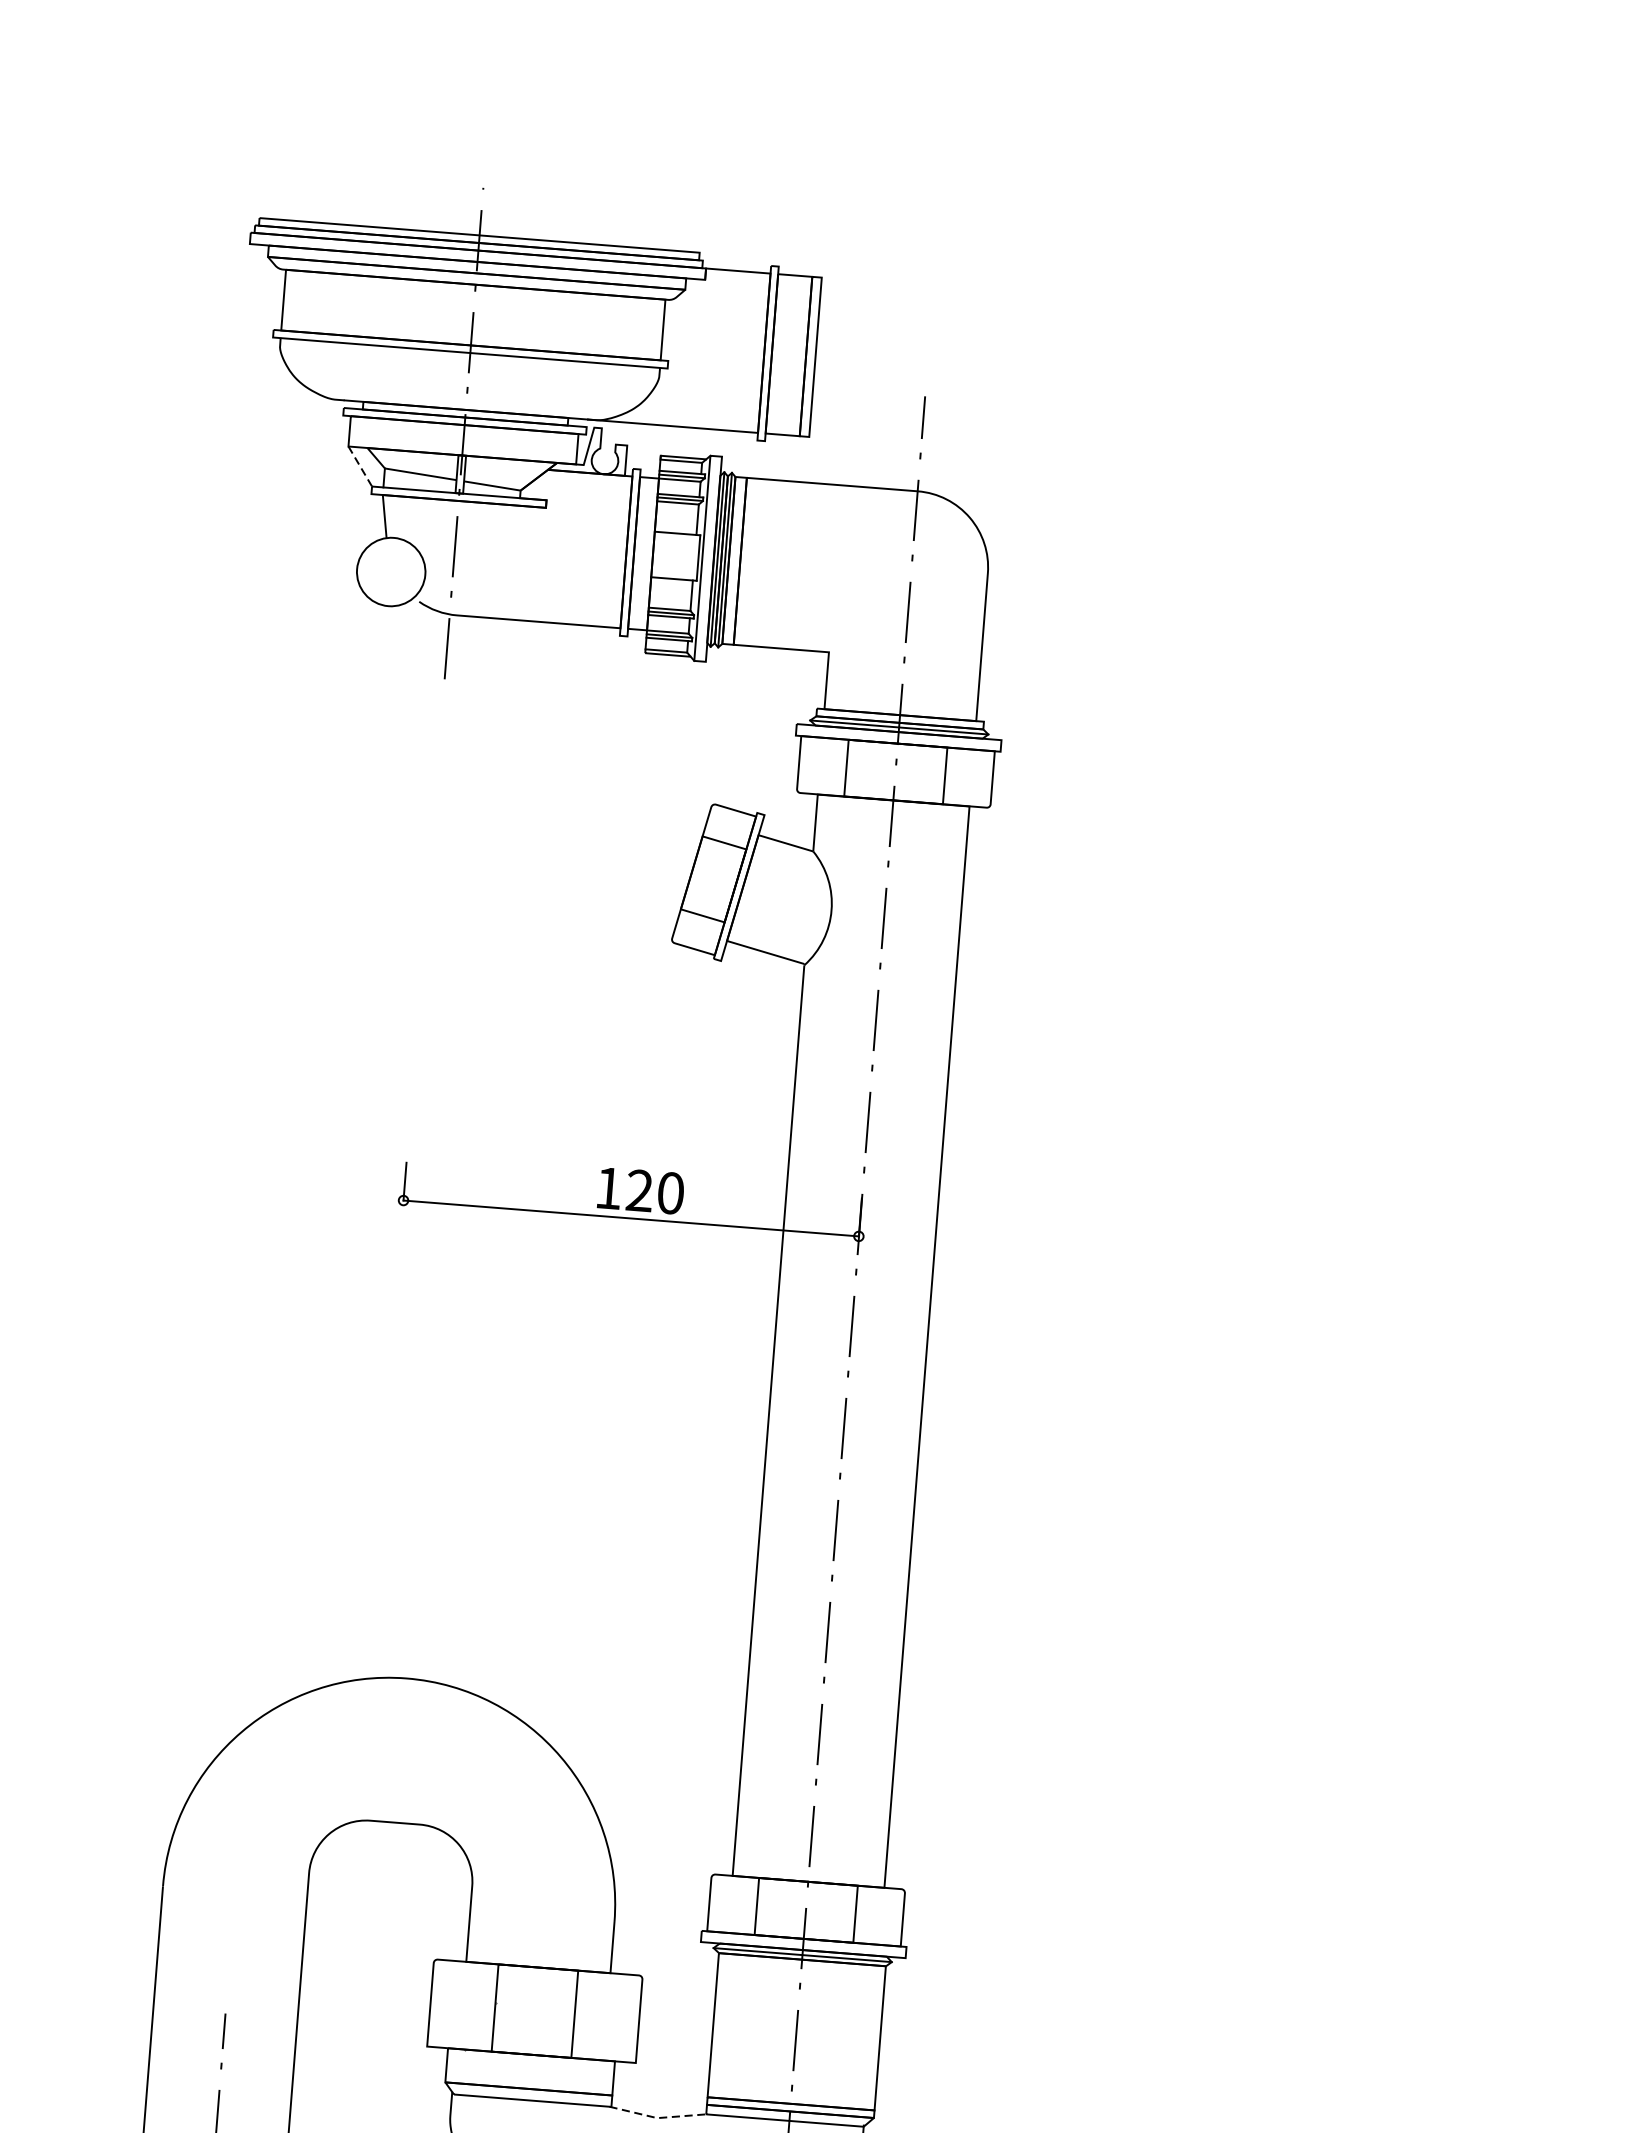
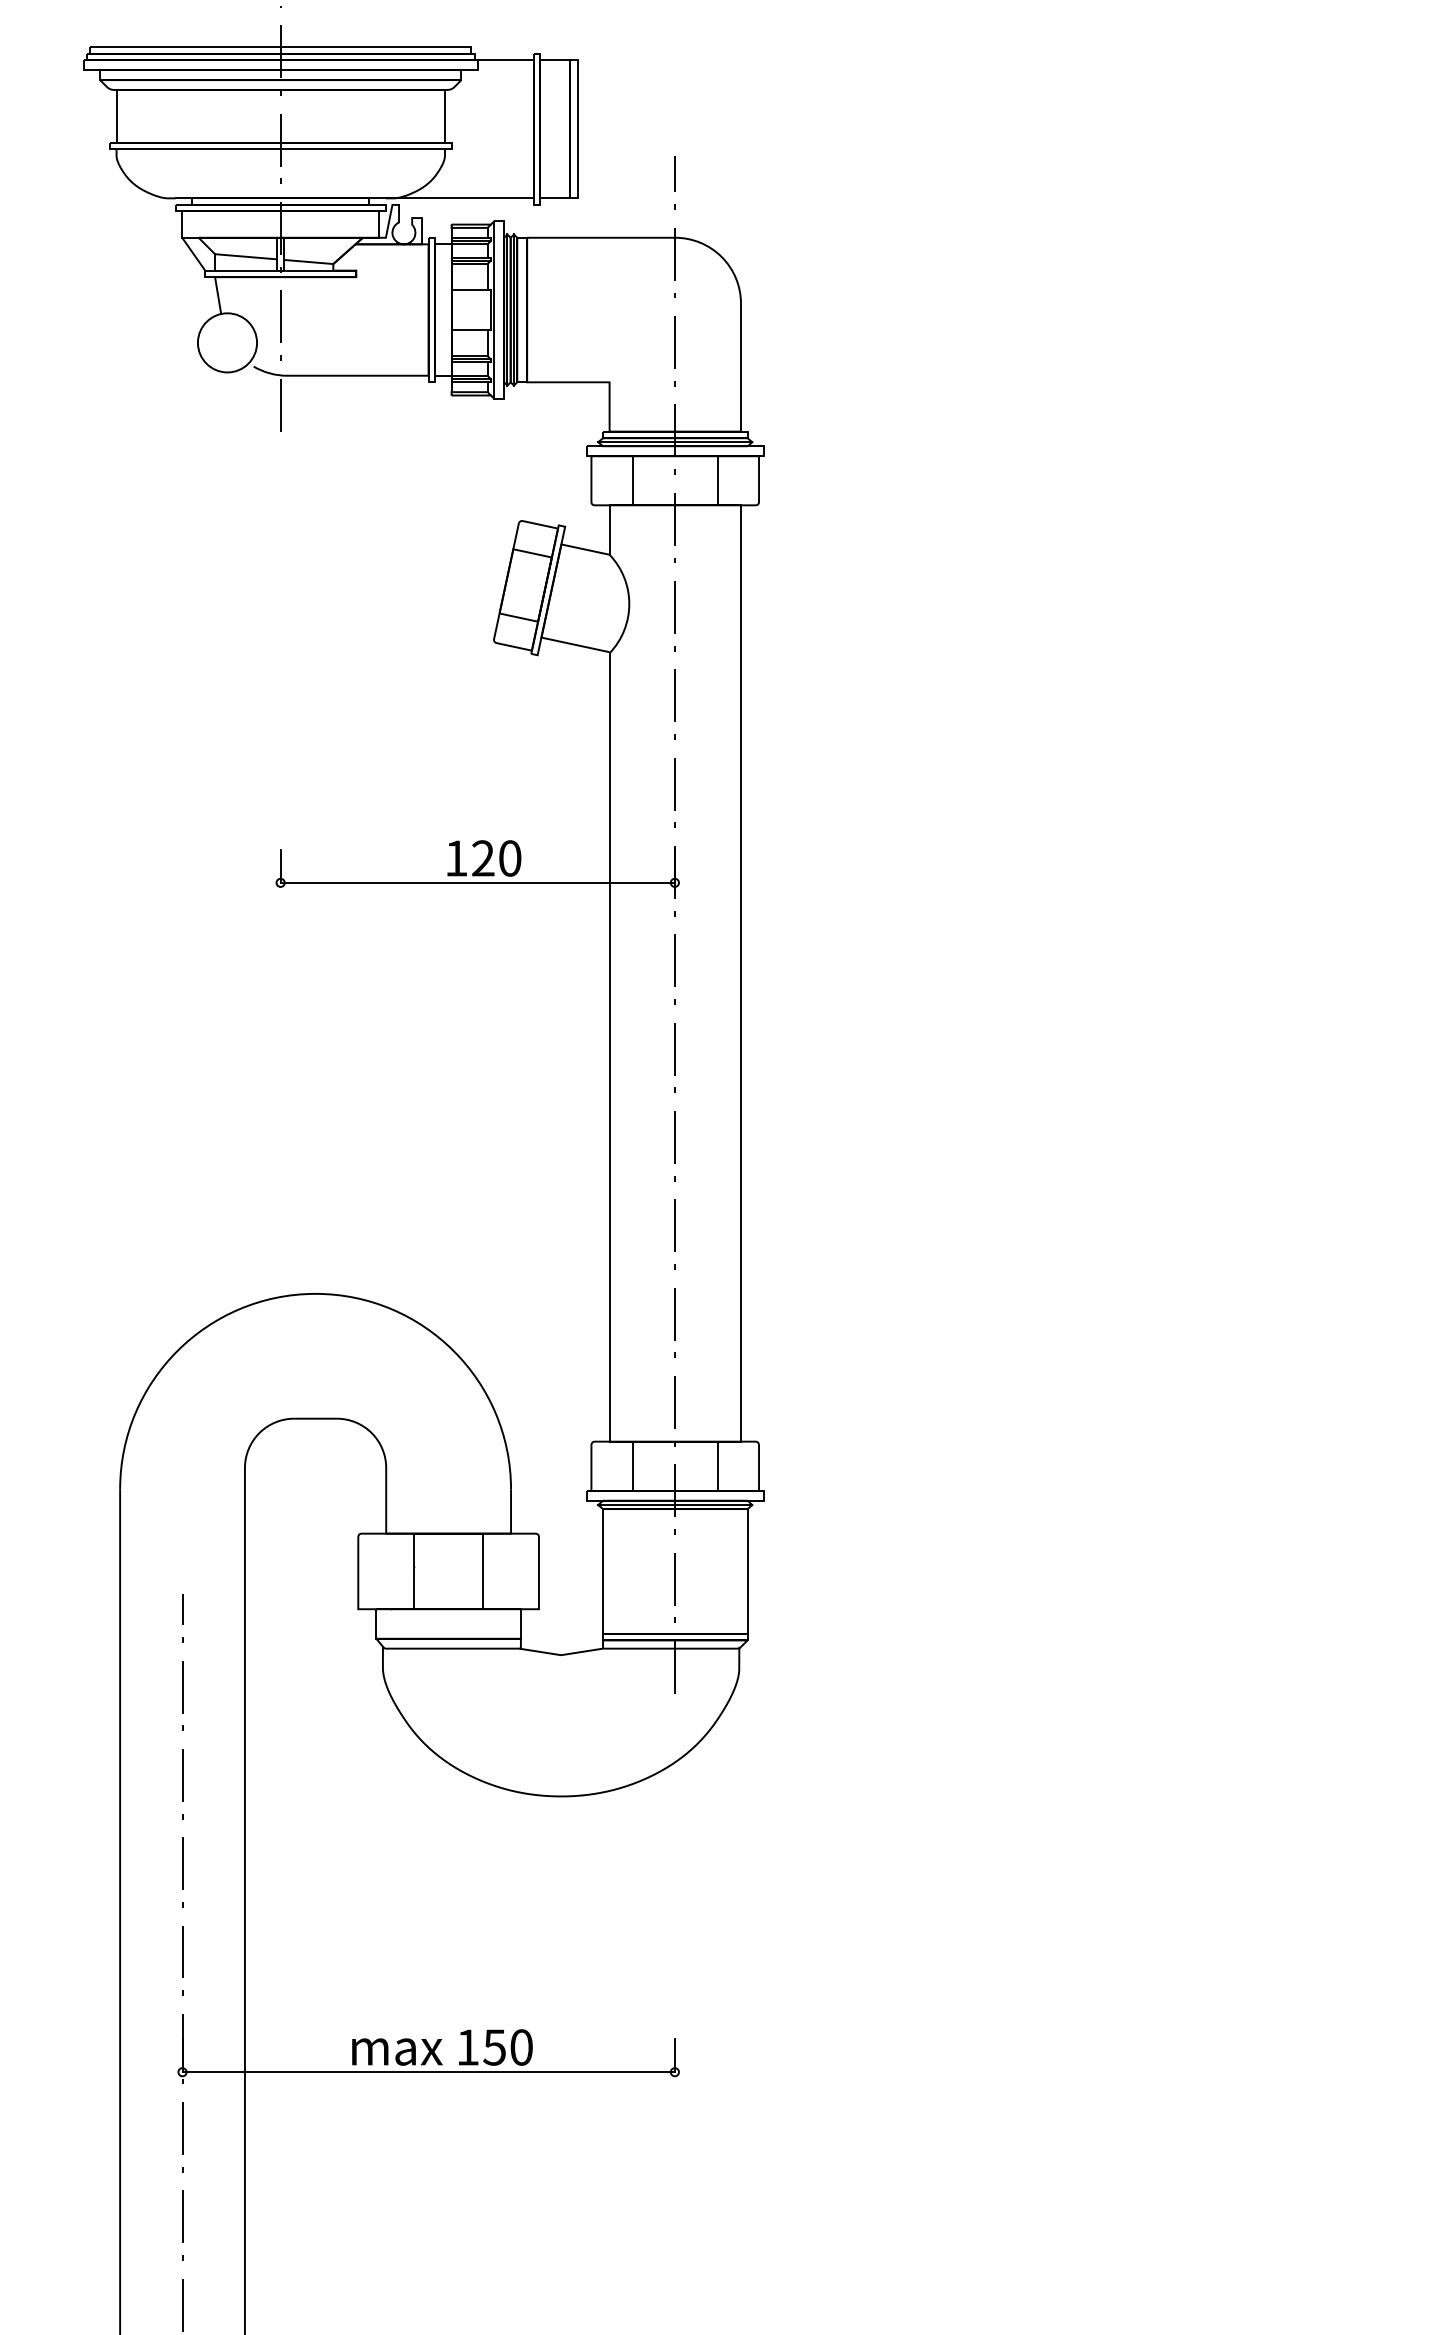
line: (361, 466) -> (194, 254), dashed -> solid
line: (657, 2118) -> (561, 1655), dashed -> solid

